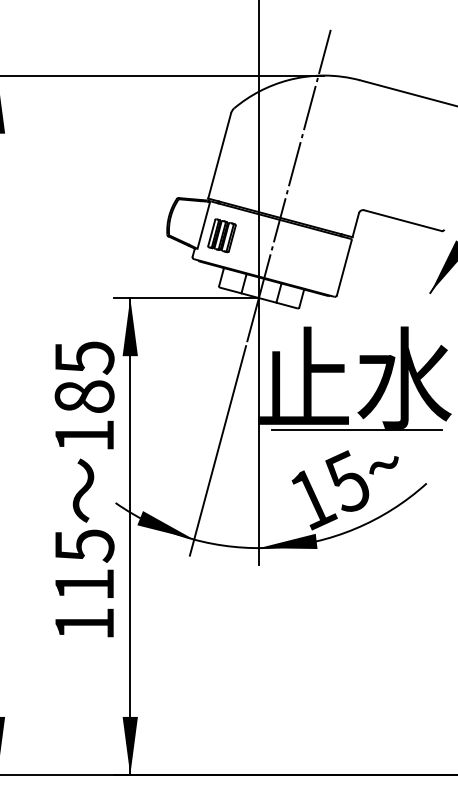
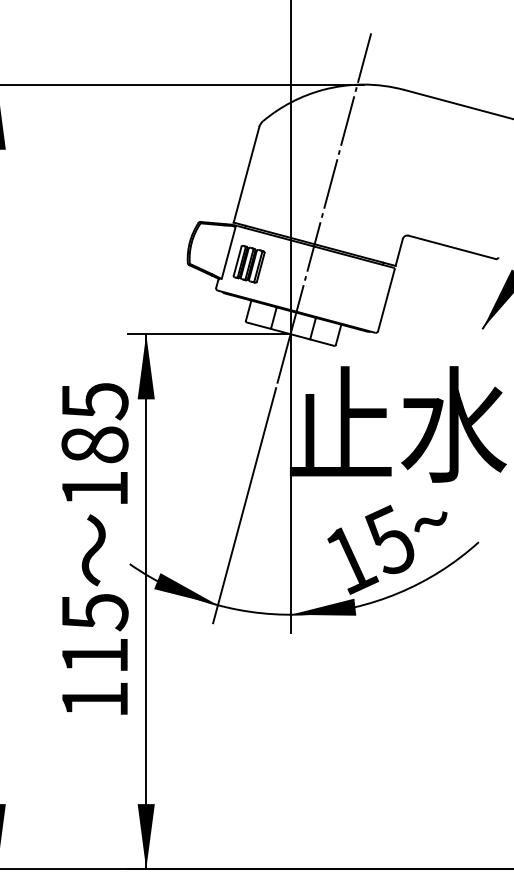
line: (357, 429) -> (401, 481), removed

